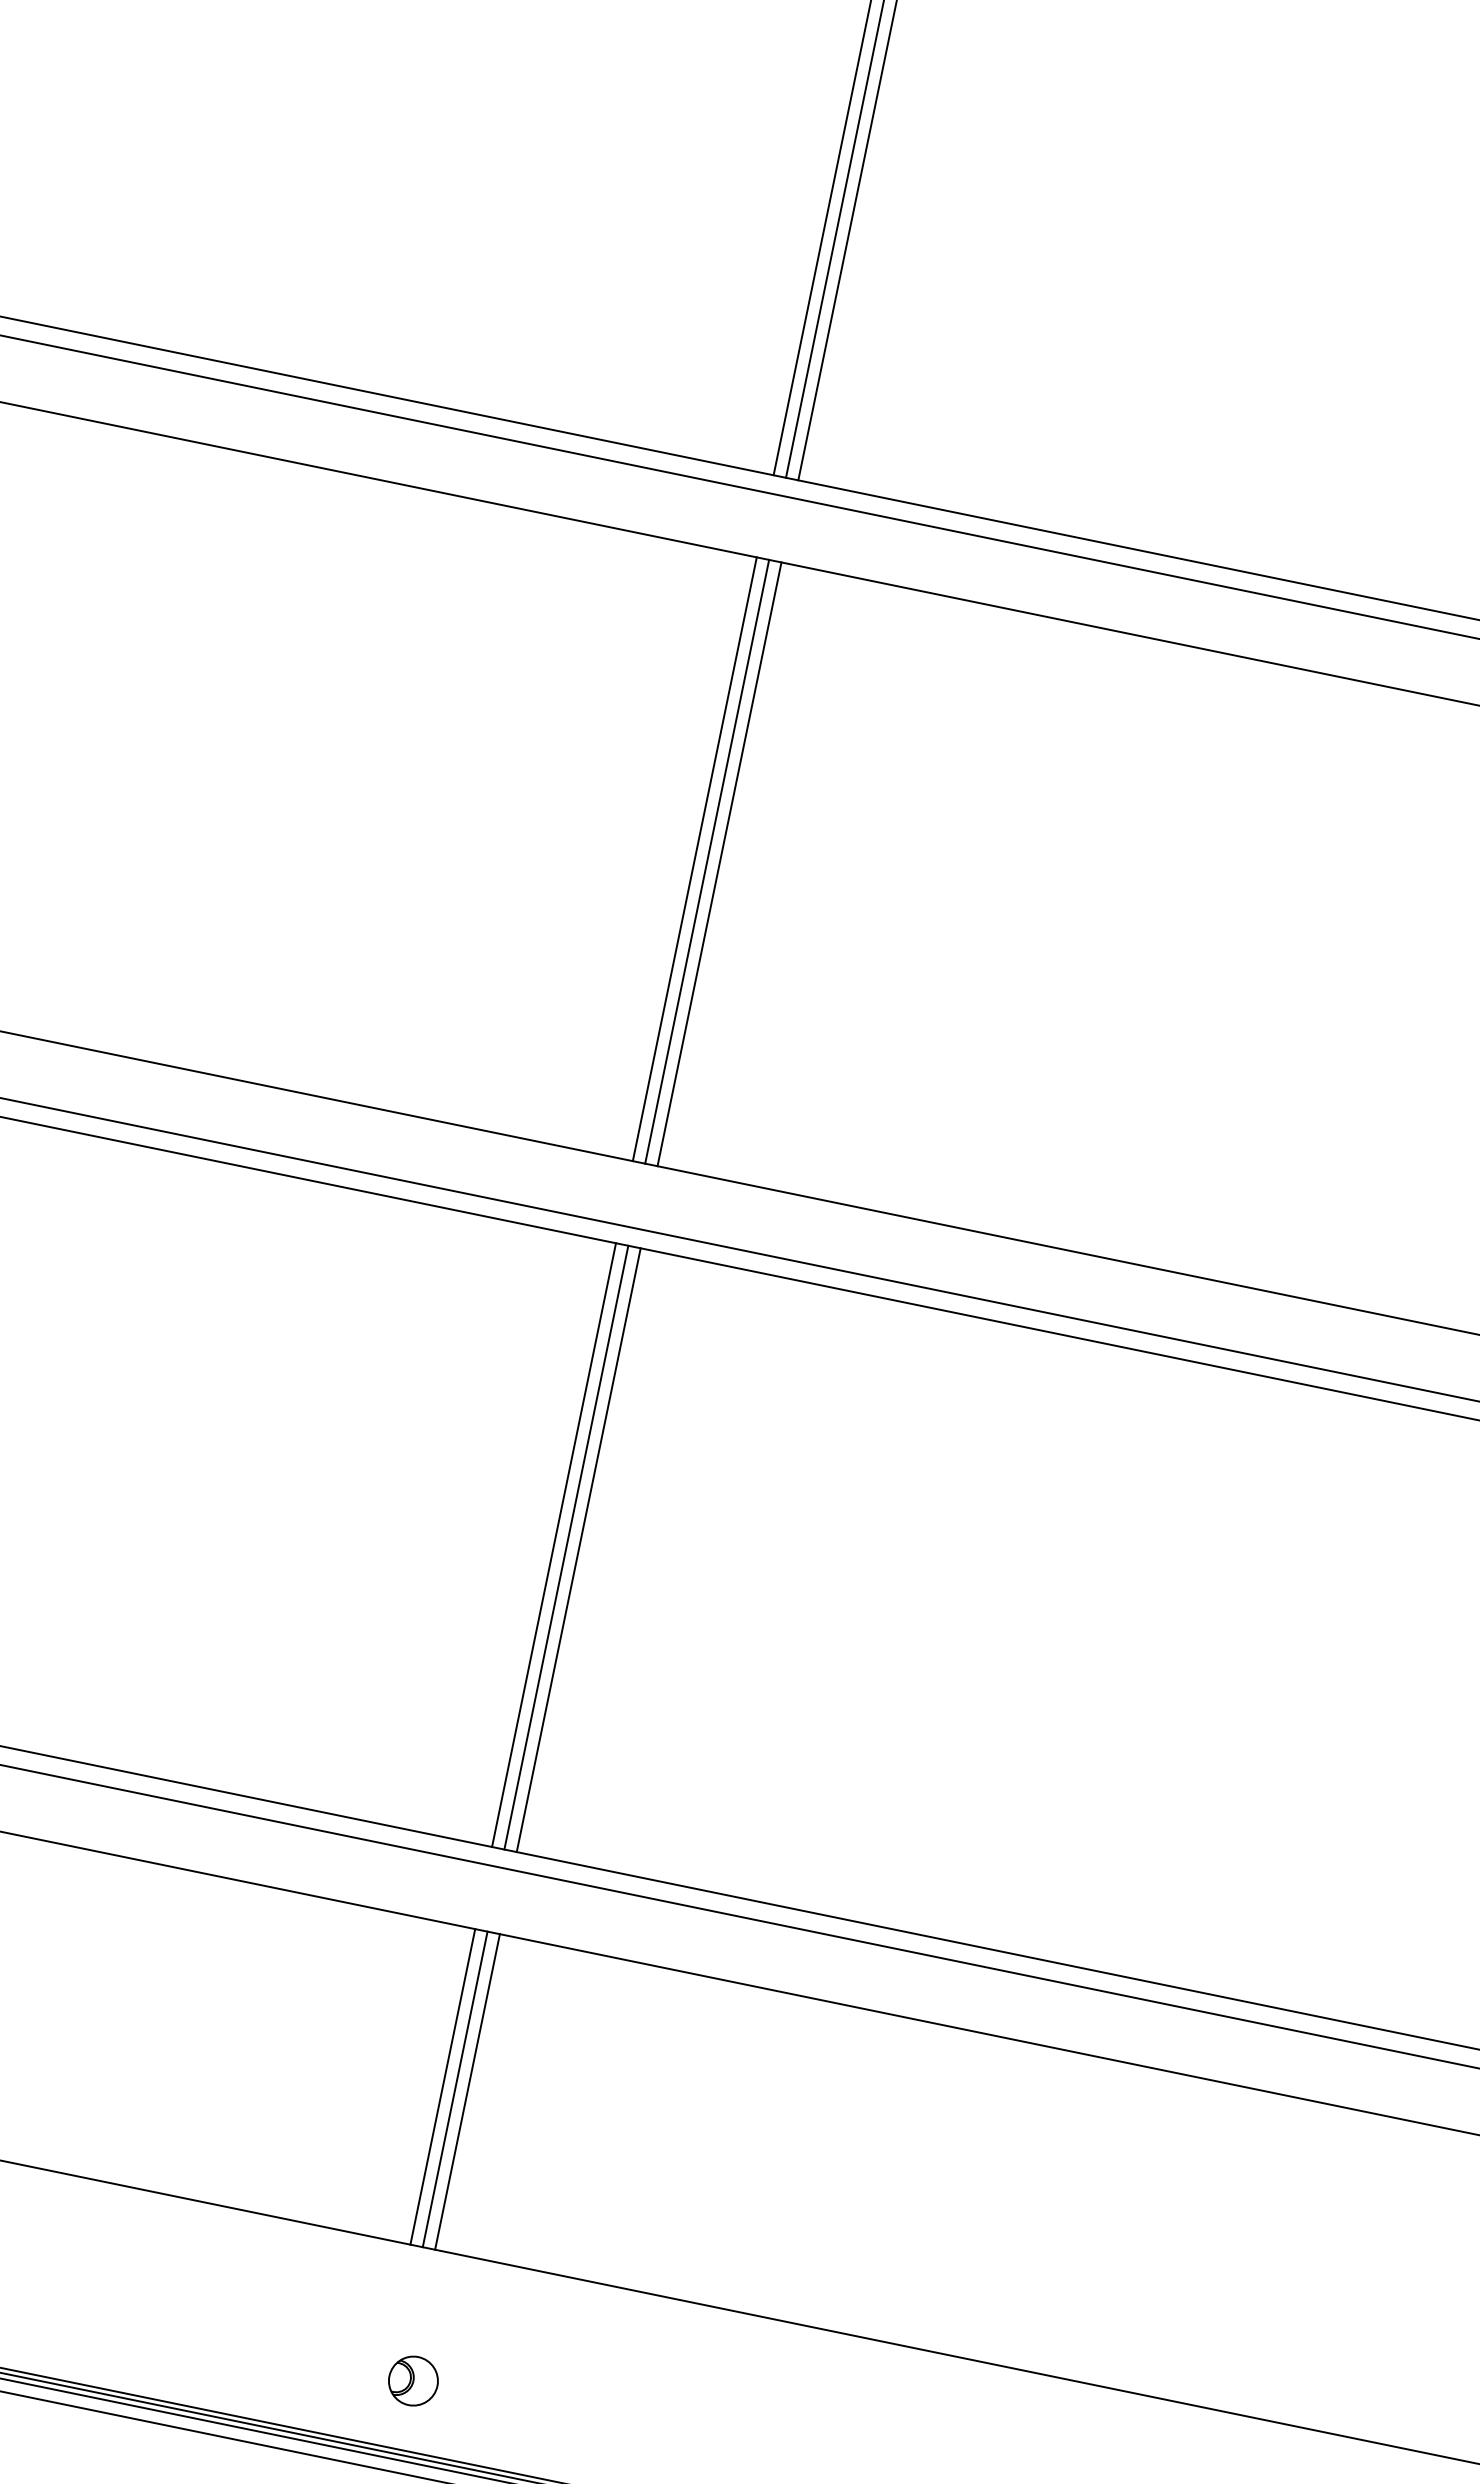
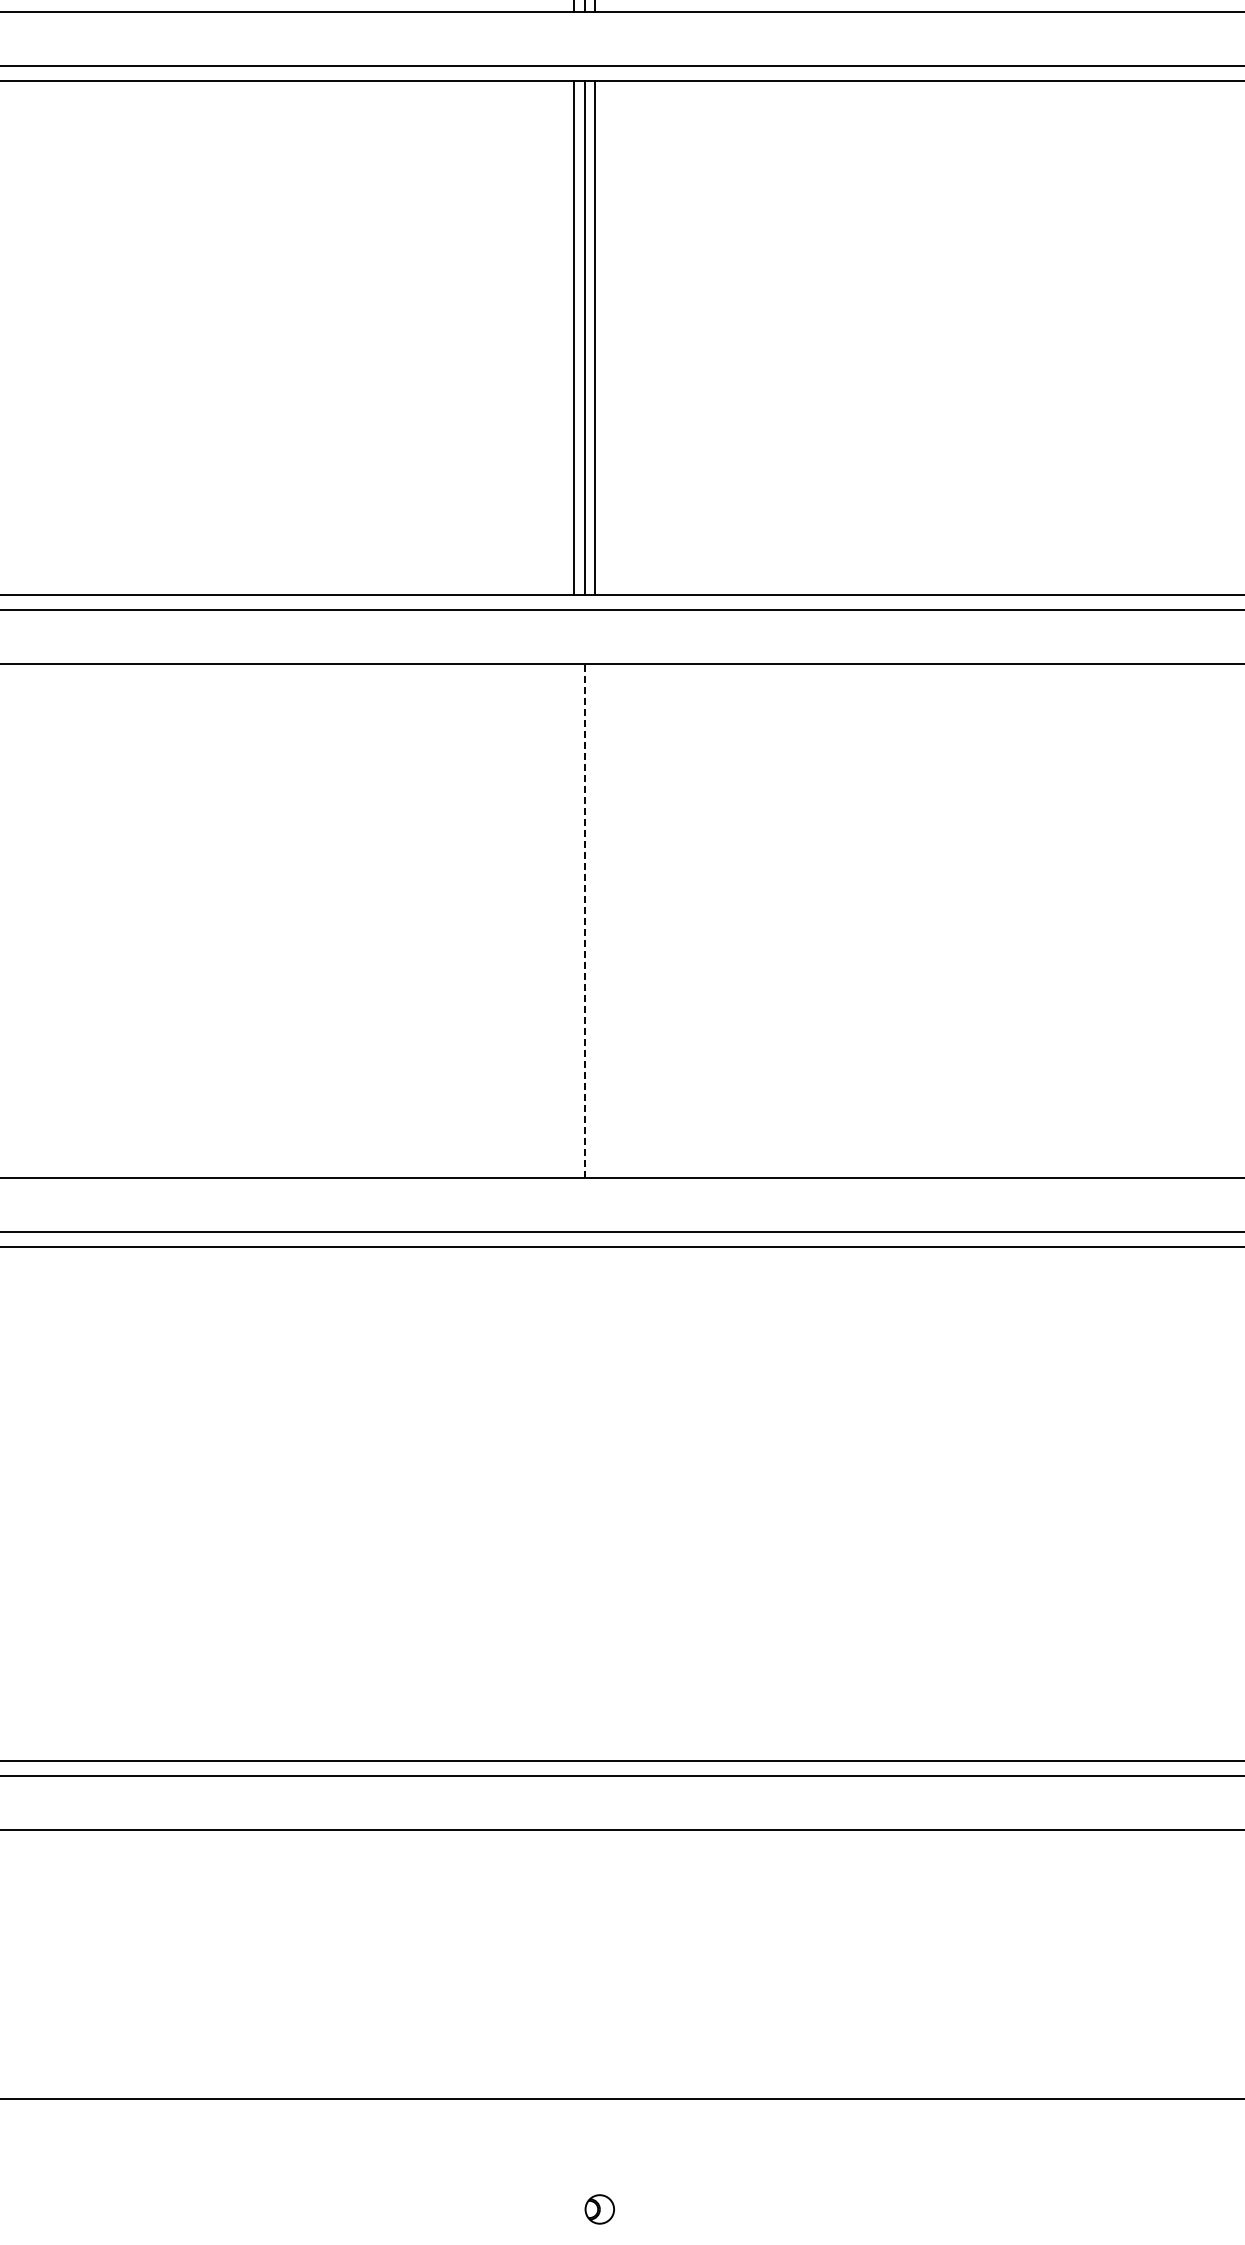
line: (694, 858) -> (574, 920), removed
line: (706, 861) -> (584, 920), solid -> dashed
line: (719, 863) -> (595, 920), removed
line: (554, 1544) -> (574, 1503), removed
line: (565, 1546) -> (584, 1503), removed
line: (578, 1549) -> (595, 1503), removed
line: (442, 2086) -> (574, 1964), removed
line: (454, 2089) -> (584, 1964), removed
line: (467, 2091) -> (595, 1964), removed
part: (413, 2381) -> (599, 2209), size x0.7

